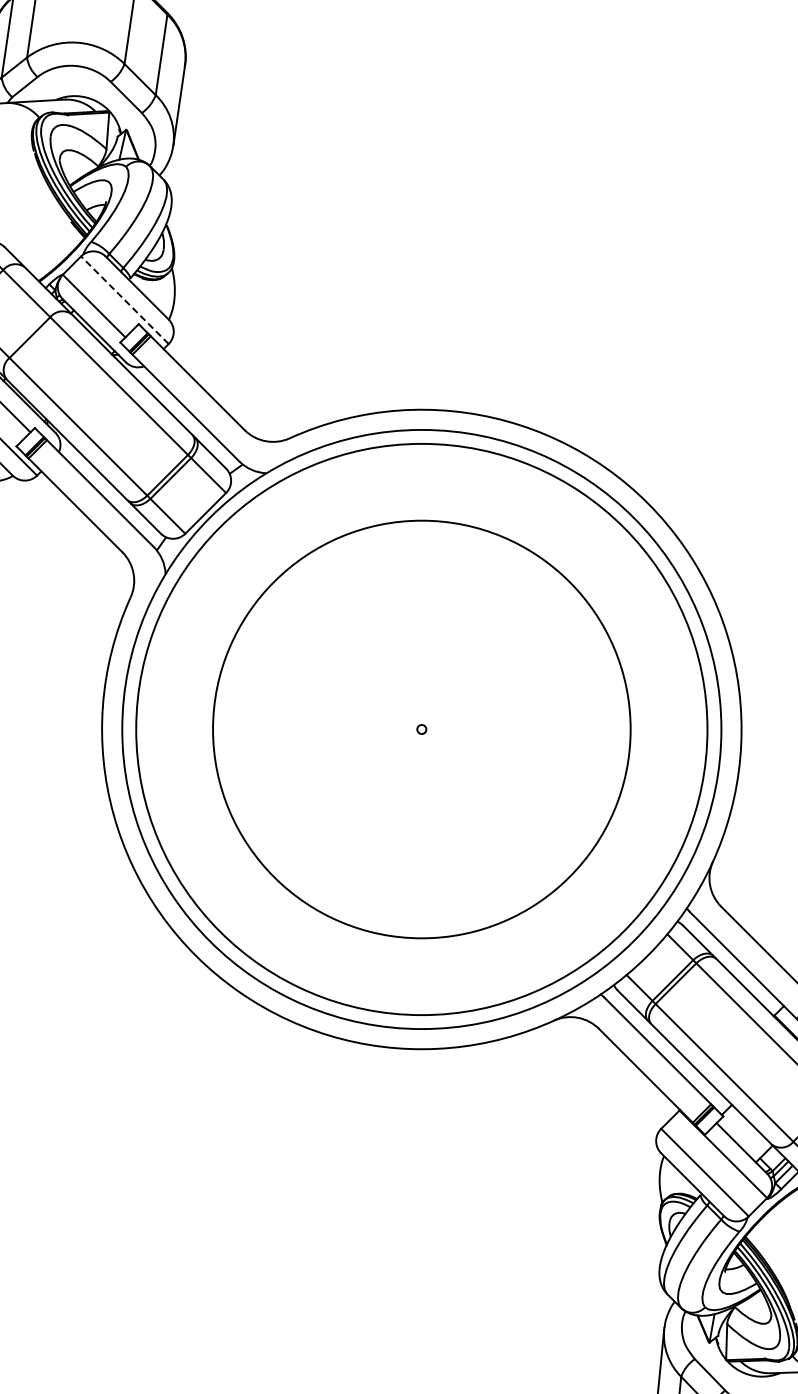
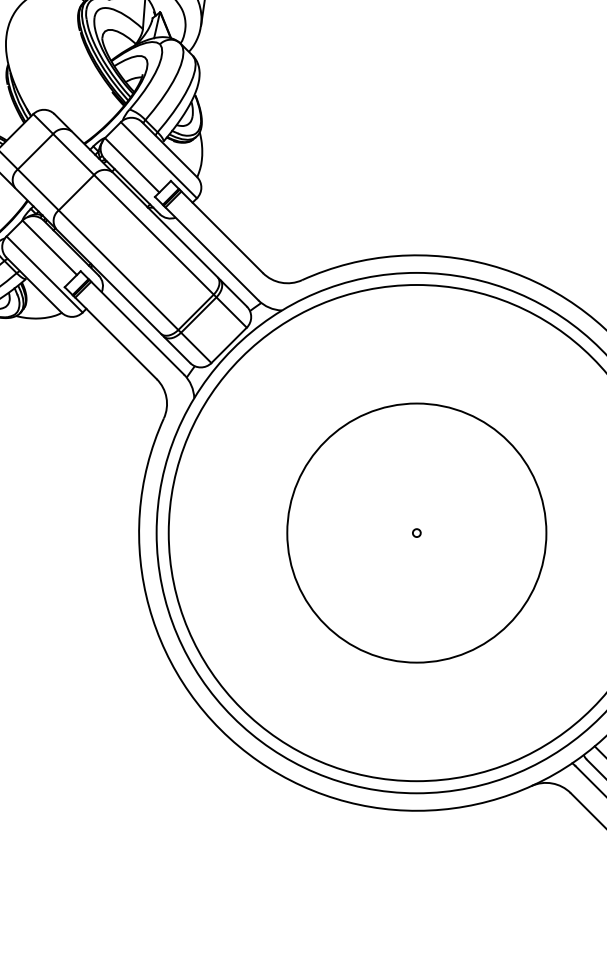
line: (124, 300) -> (158, 160), dashed -> solid
circle: (421, 729) -> (416, 533), size x0.71

